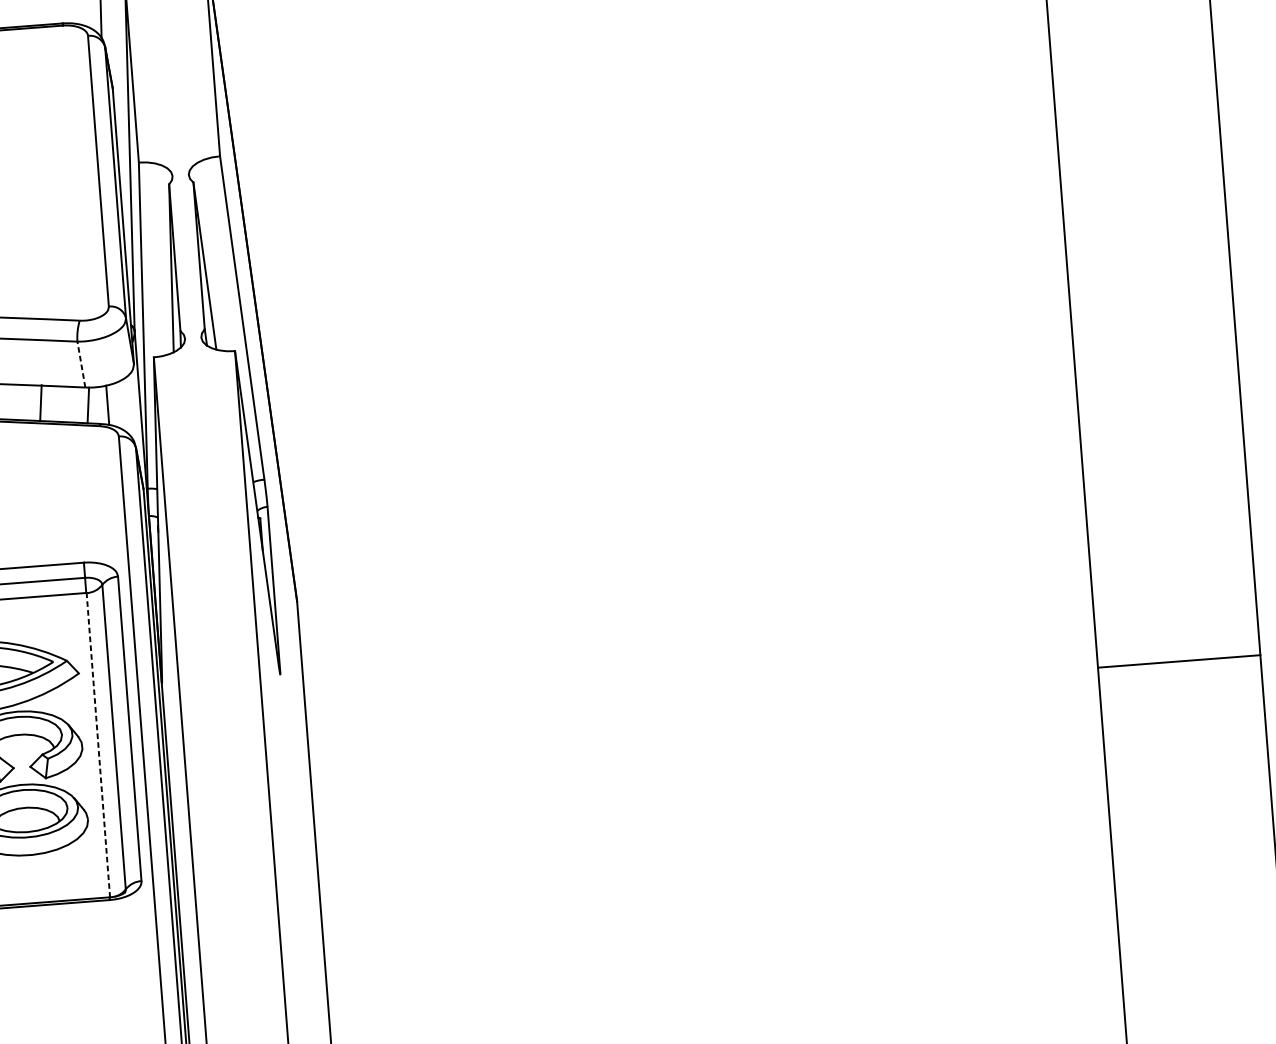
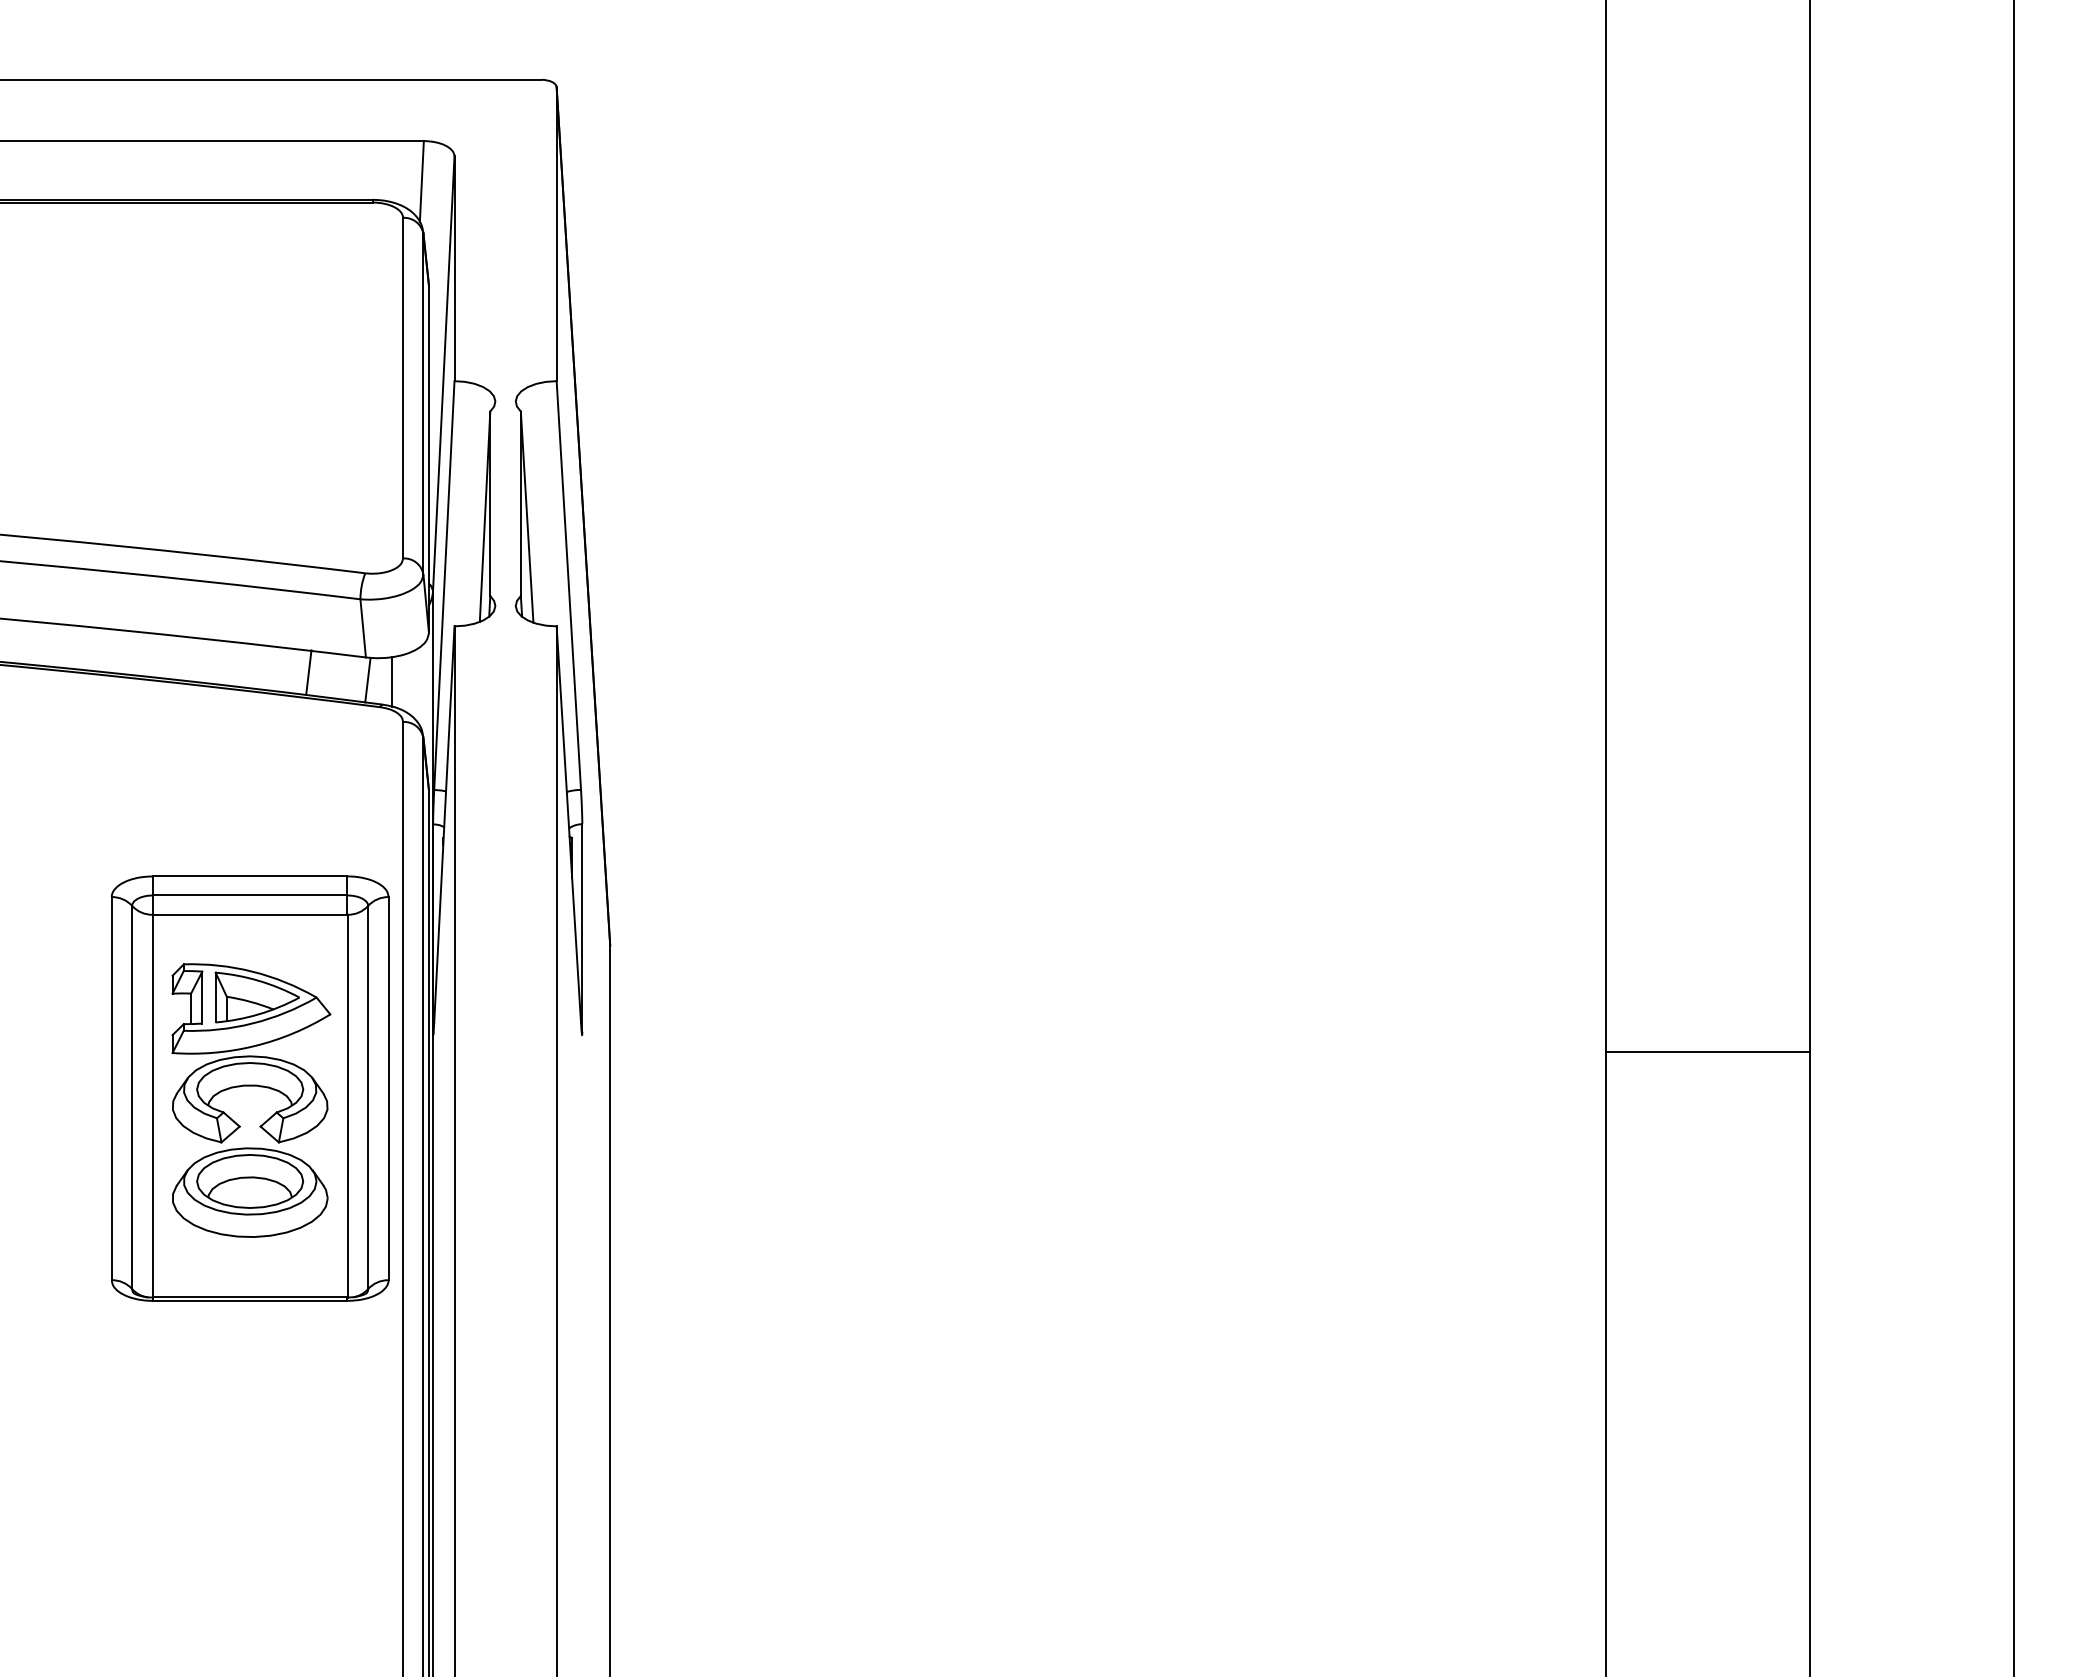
line: (81, 363) -> (363, 627), dashed -> solid
line: (1178, 661) -> (1707, 1052), moved
line: (98, 745) -> (347, 1106), dashed -> solid

